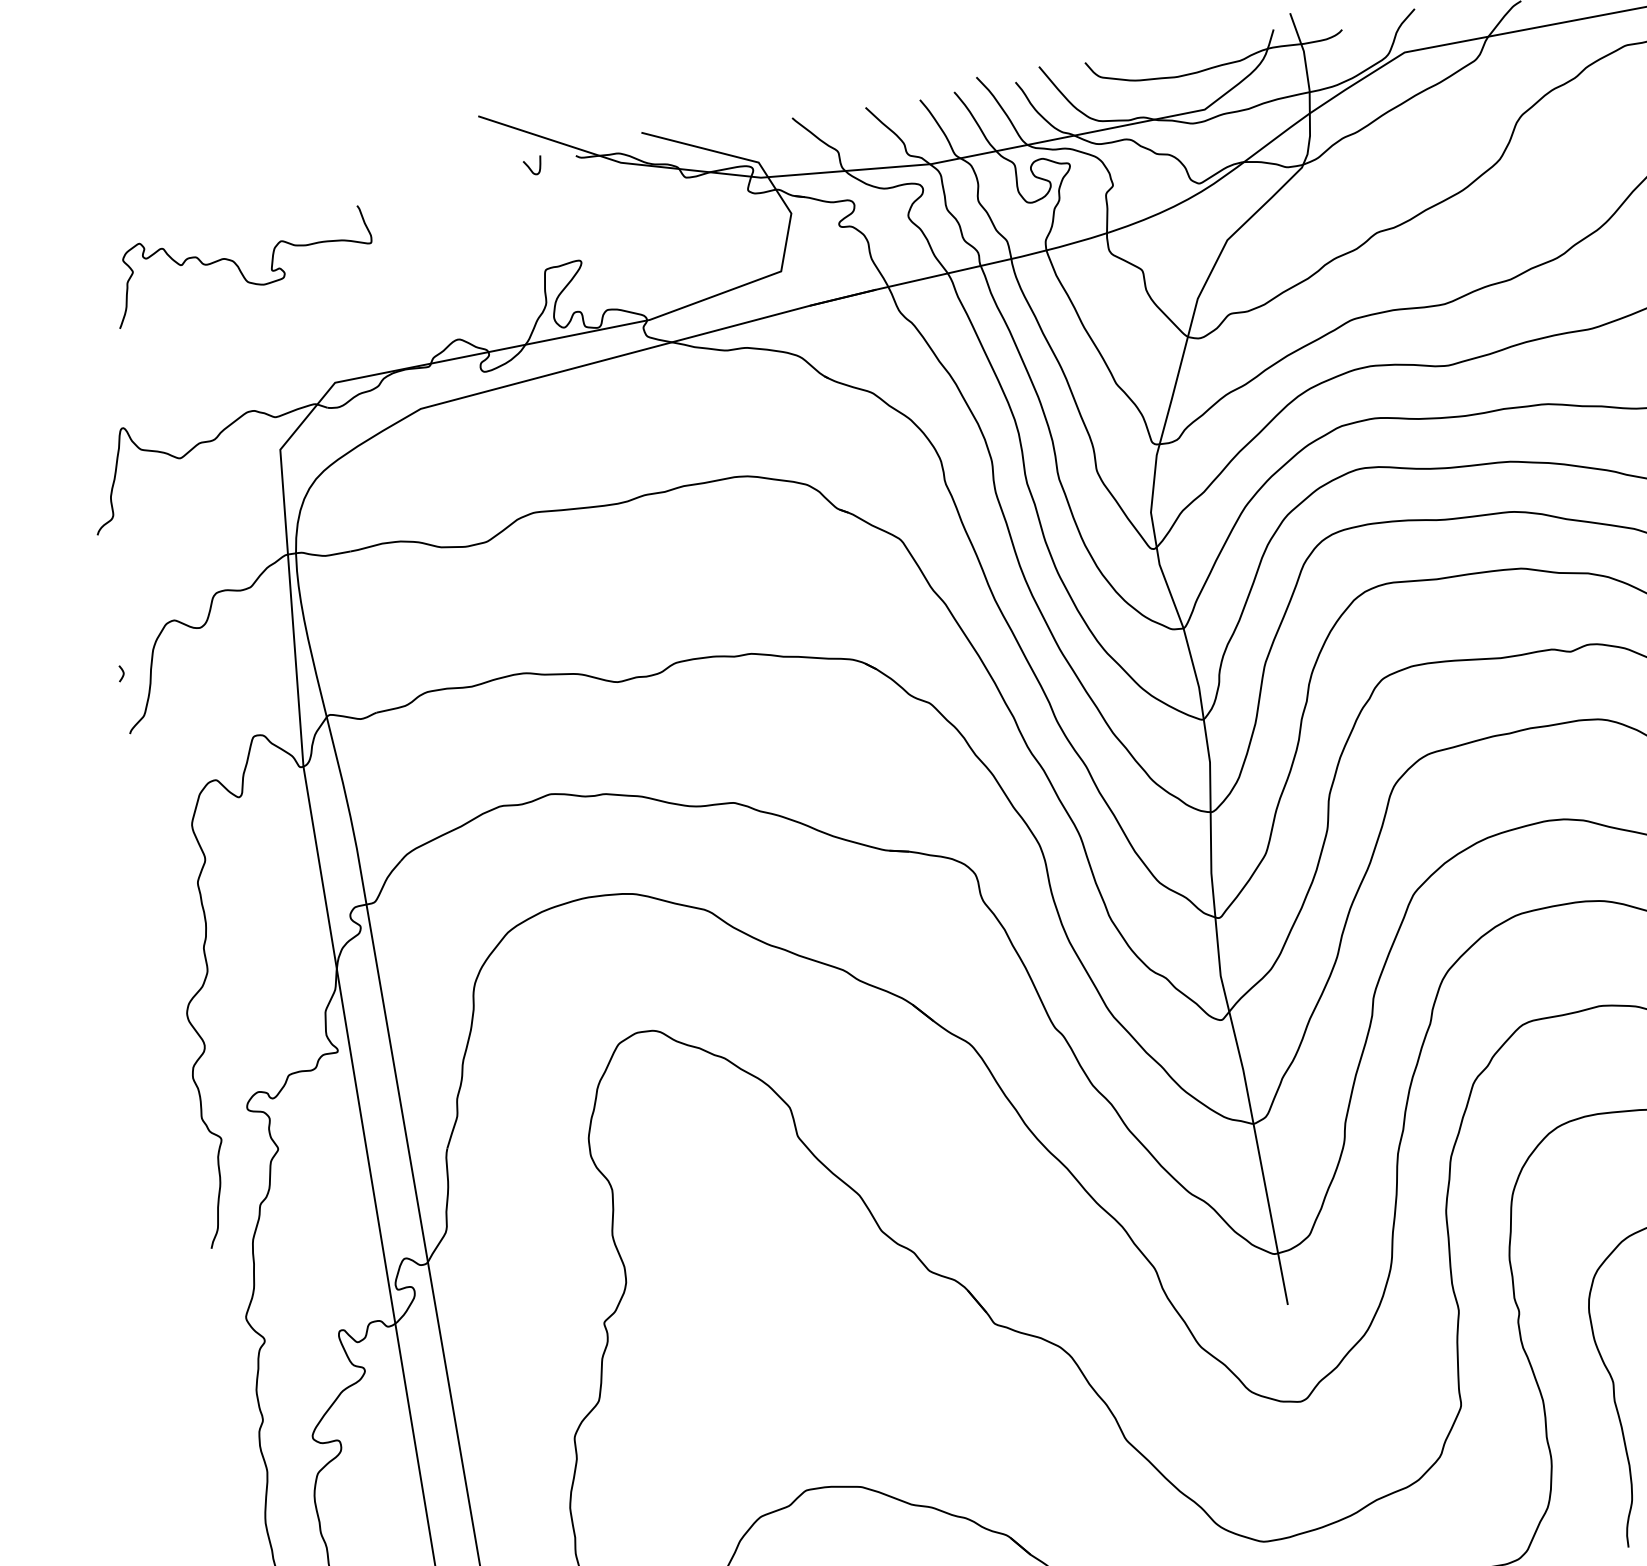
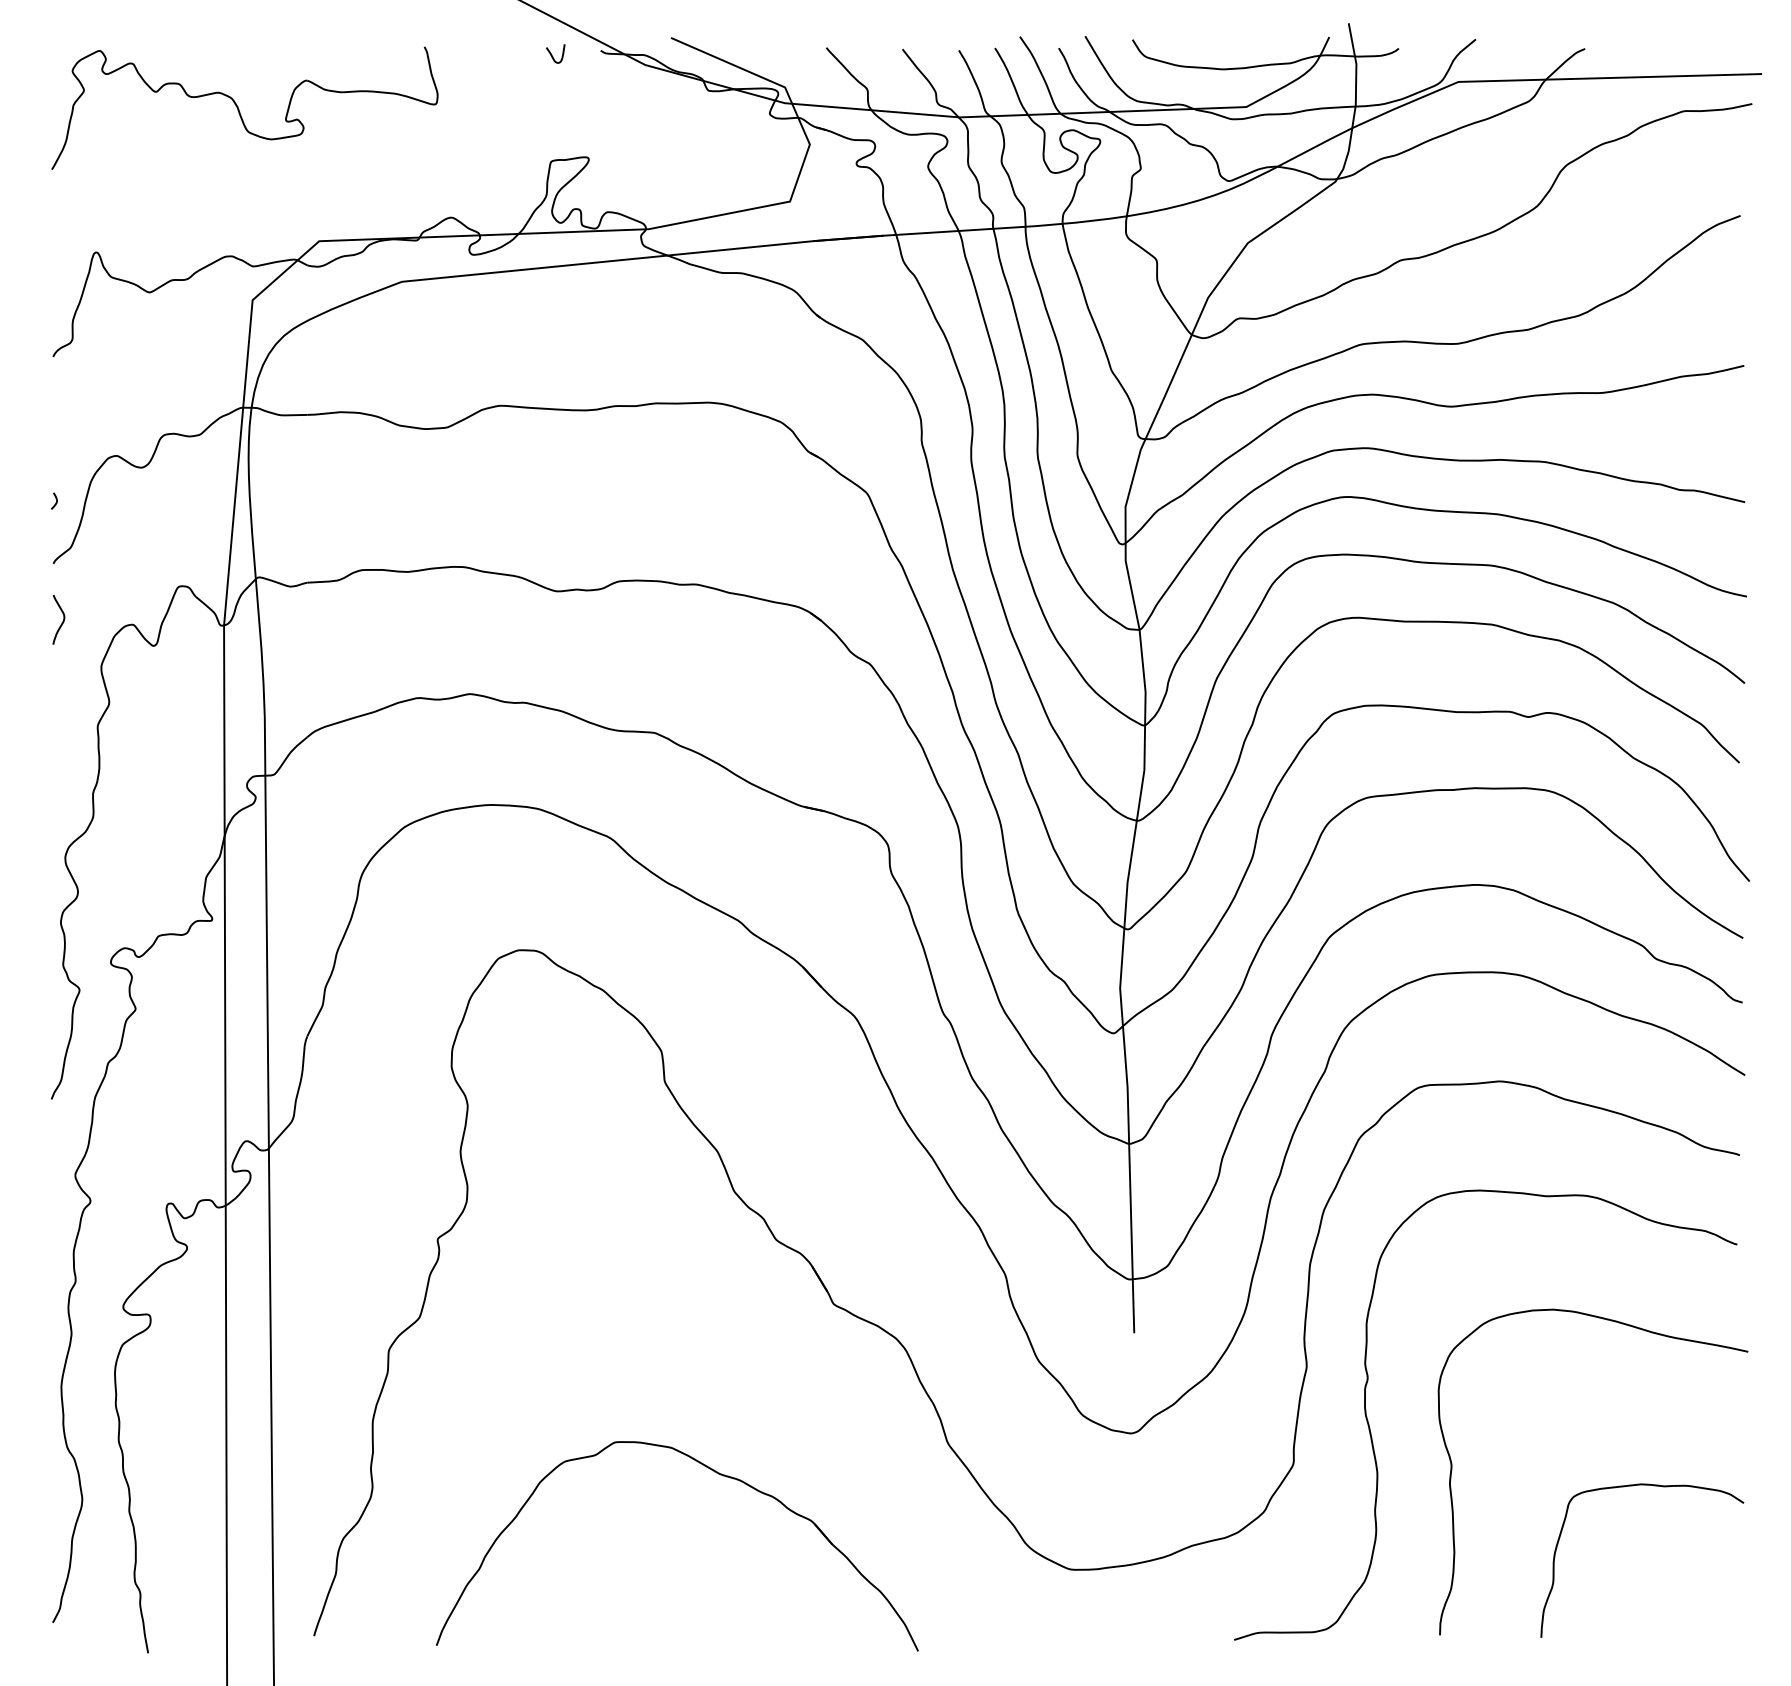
part: (242, 265) -> (244, 107), size x1.43
curve: (147, 787) -> (62, 621), added

